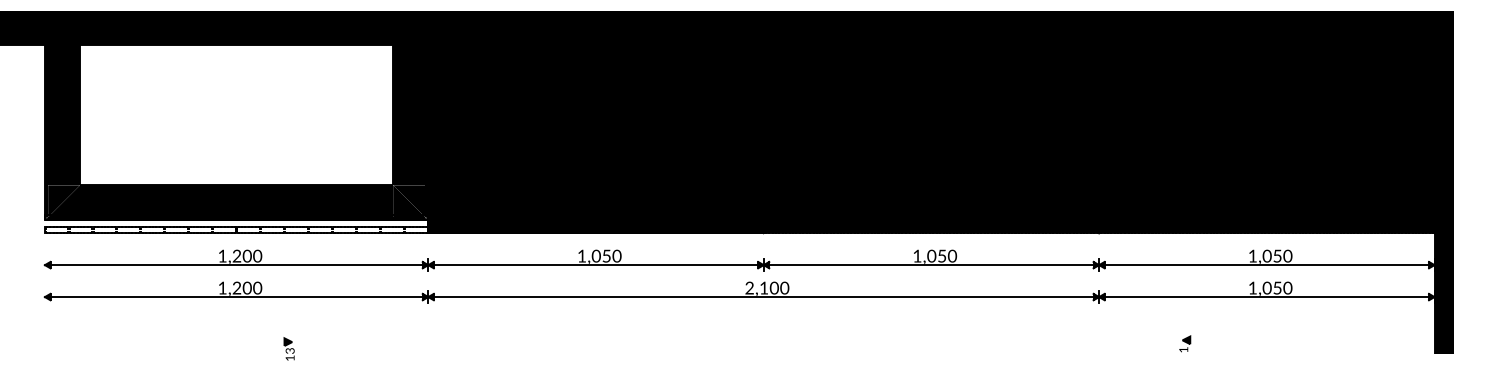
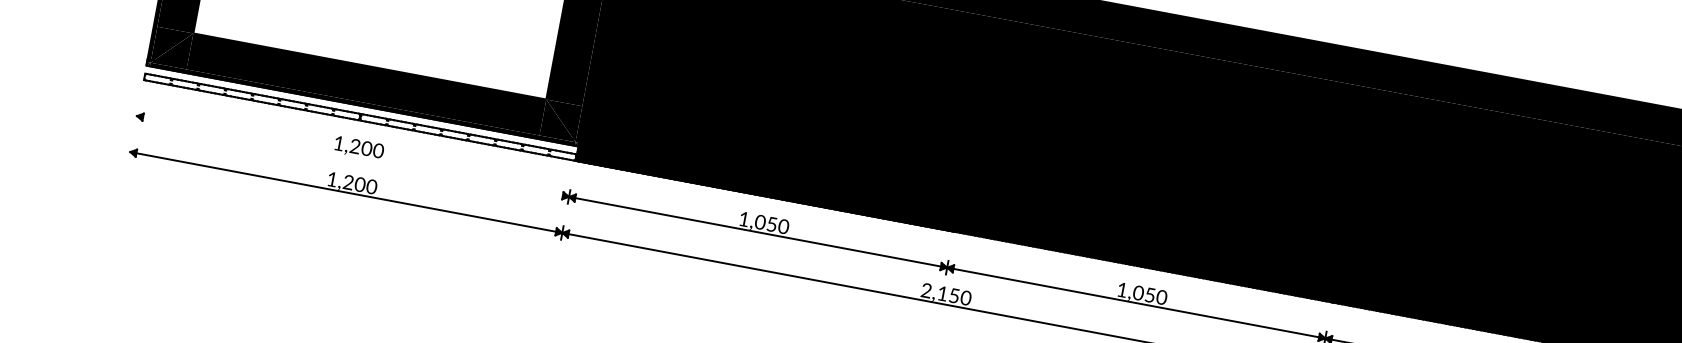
line: (236, 265) -> (352, 156), removed
text: (773, 287) -> (953, 294), 2,100 -> 2,150
part: (288, 348) -> (393, 261), removed

